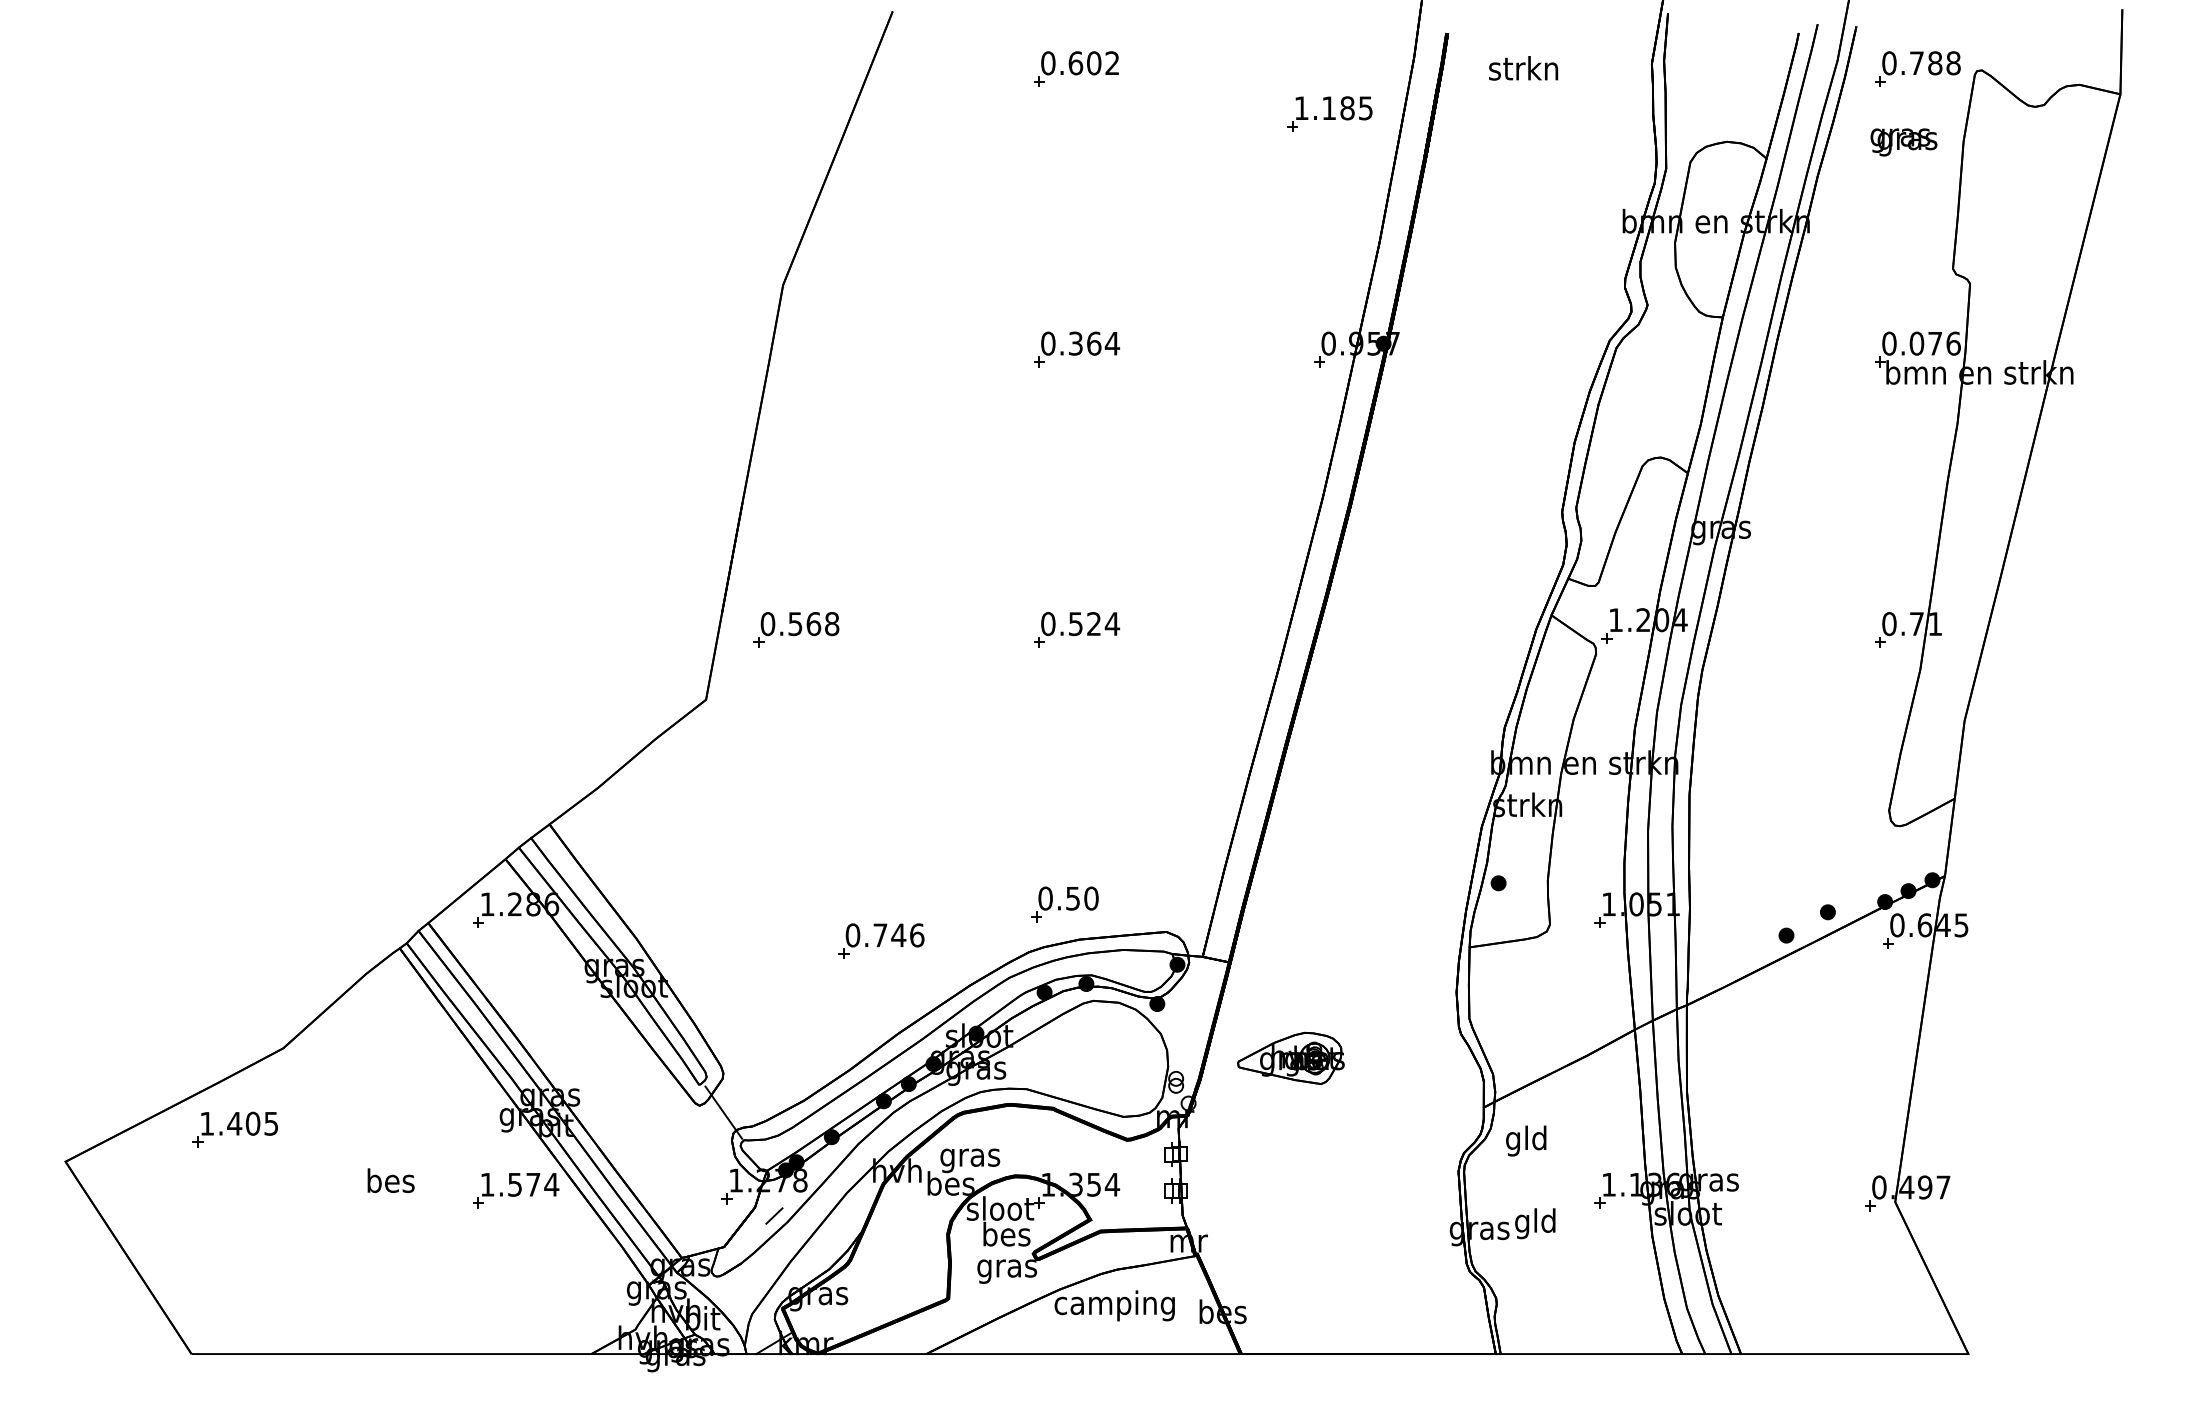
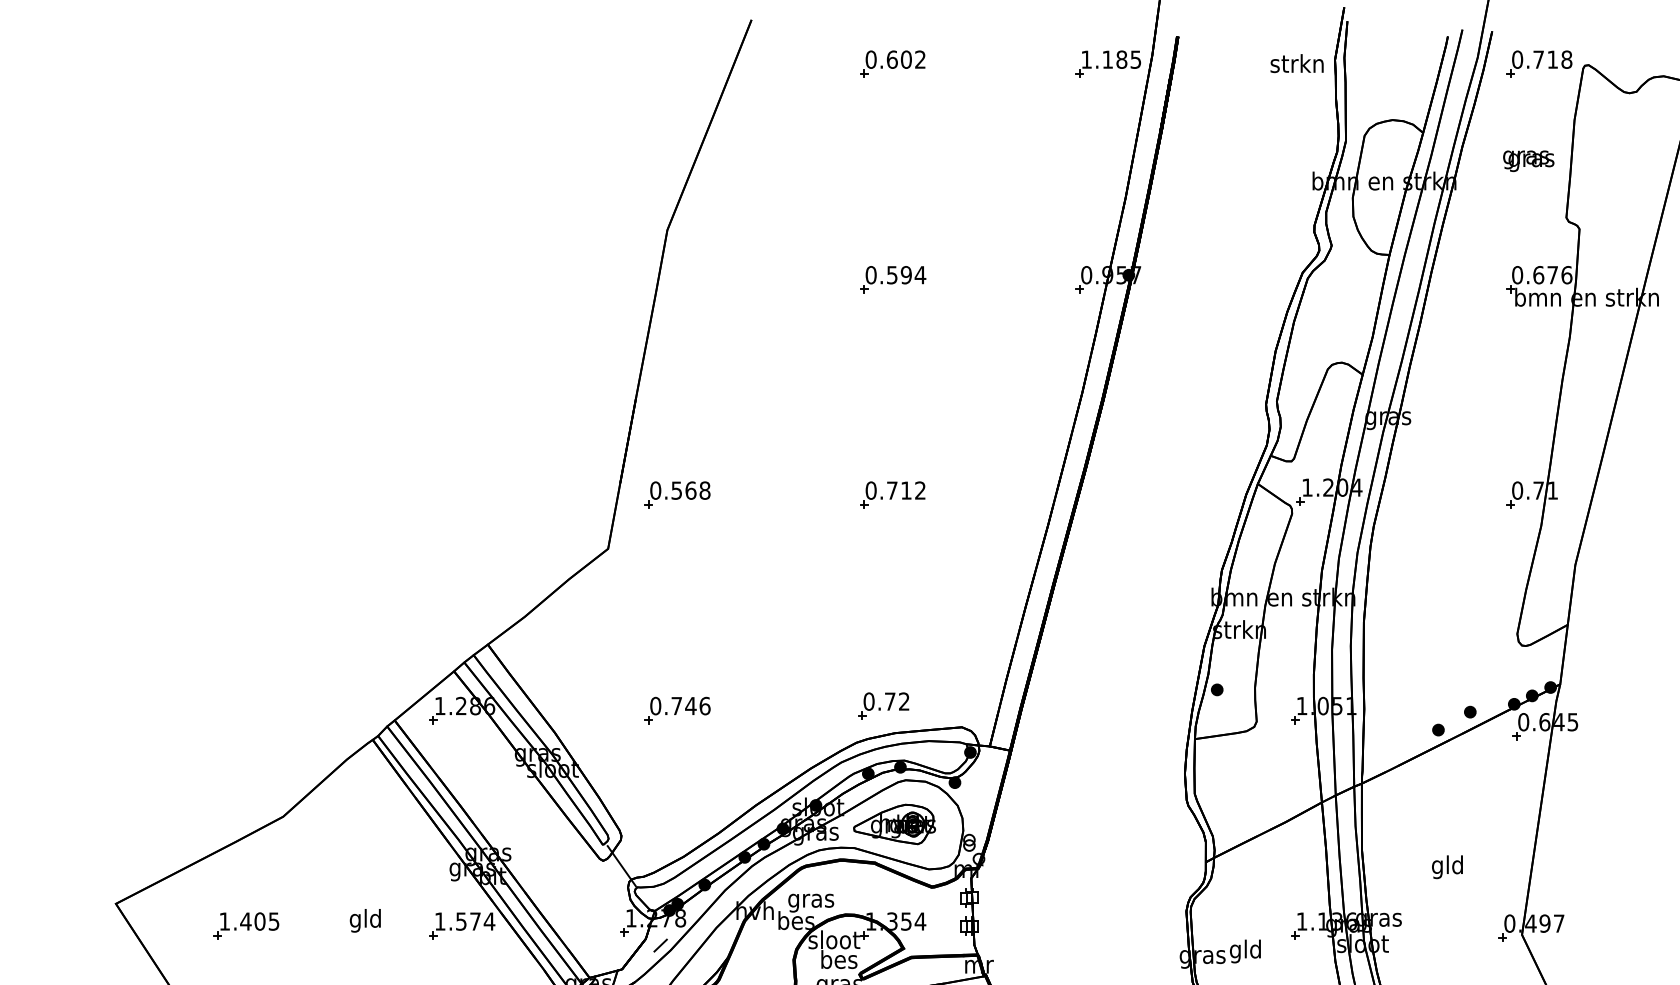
text: (1935, 63) -> (1552, 59), 0.788 -> 0.718
text: (1523, 68) -> (1297, 63), moved
part: (1329, 113) -> (1108, 63), moved
text: (1903, 142) -> (1528, 161), moved
text: (1085, 343) -> (899, 275), 0.364 -> 0.594
text: (1916, 343) -> (1538, 275), 0.076 -> 0.676
text: (1094, 624) -> (906, 491), 0.524 -> 0.712
text: (1082, 898) -> (897, 701), 0.50 -> 0.72
part: (881, 940) -> (677, 710), moved
part: (1290, 1057) -> (894, 823), moved
part: (234, 1129) -> (245, 925), moved
text: (1526, 1140) -> (1447, 866), moved
text: (390, 1183) -> (365, 920), bes -> gld

